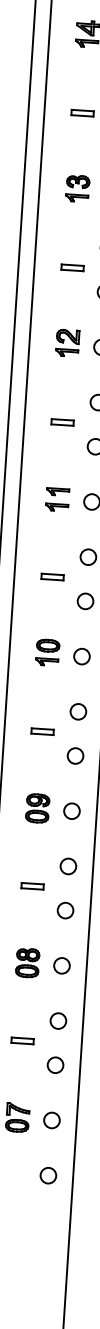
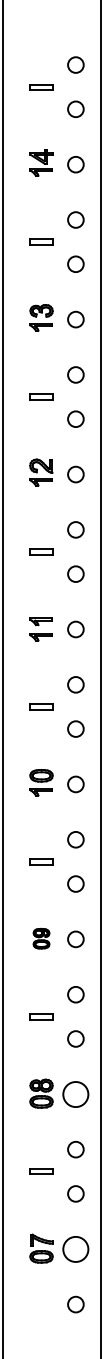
part: (37, 808) -> (41, 938), size x0.7
circle: (61, 965) -> (75, 1093), size x1.6
circle: (51, 1119) -> (75, 1248), size x1.6

